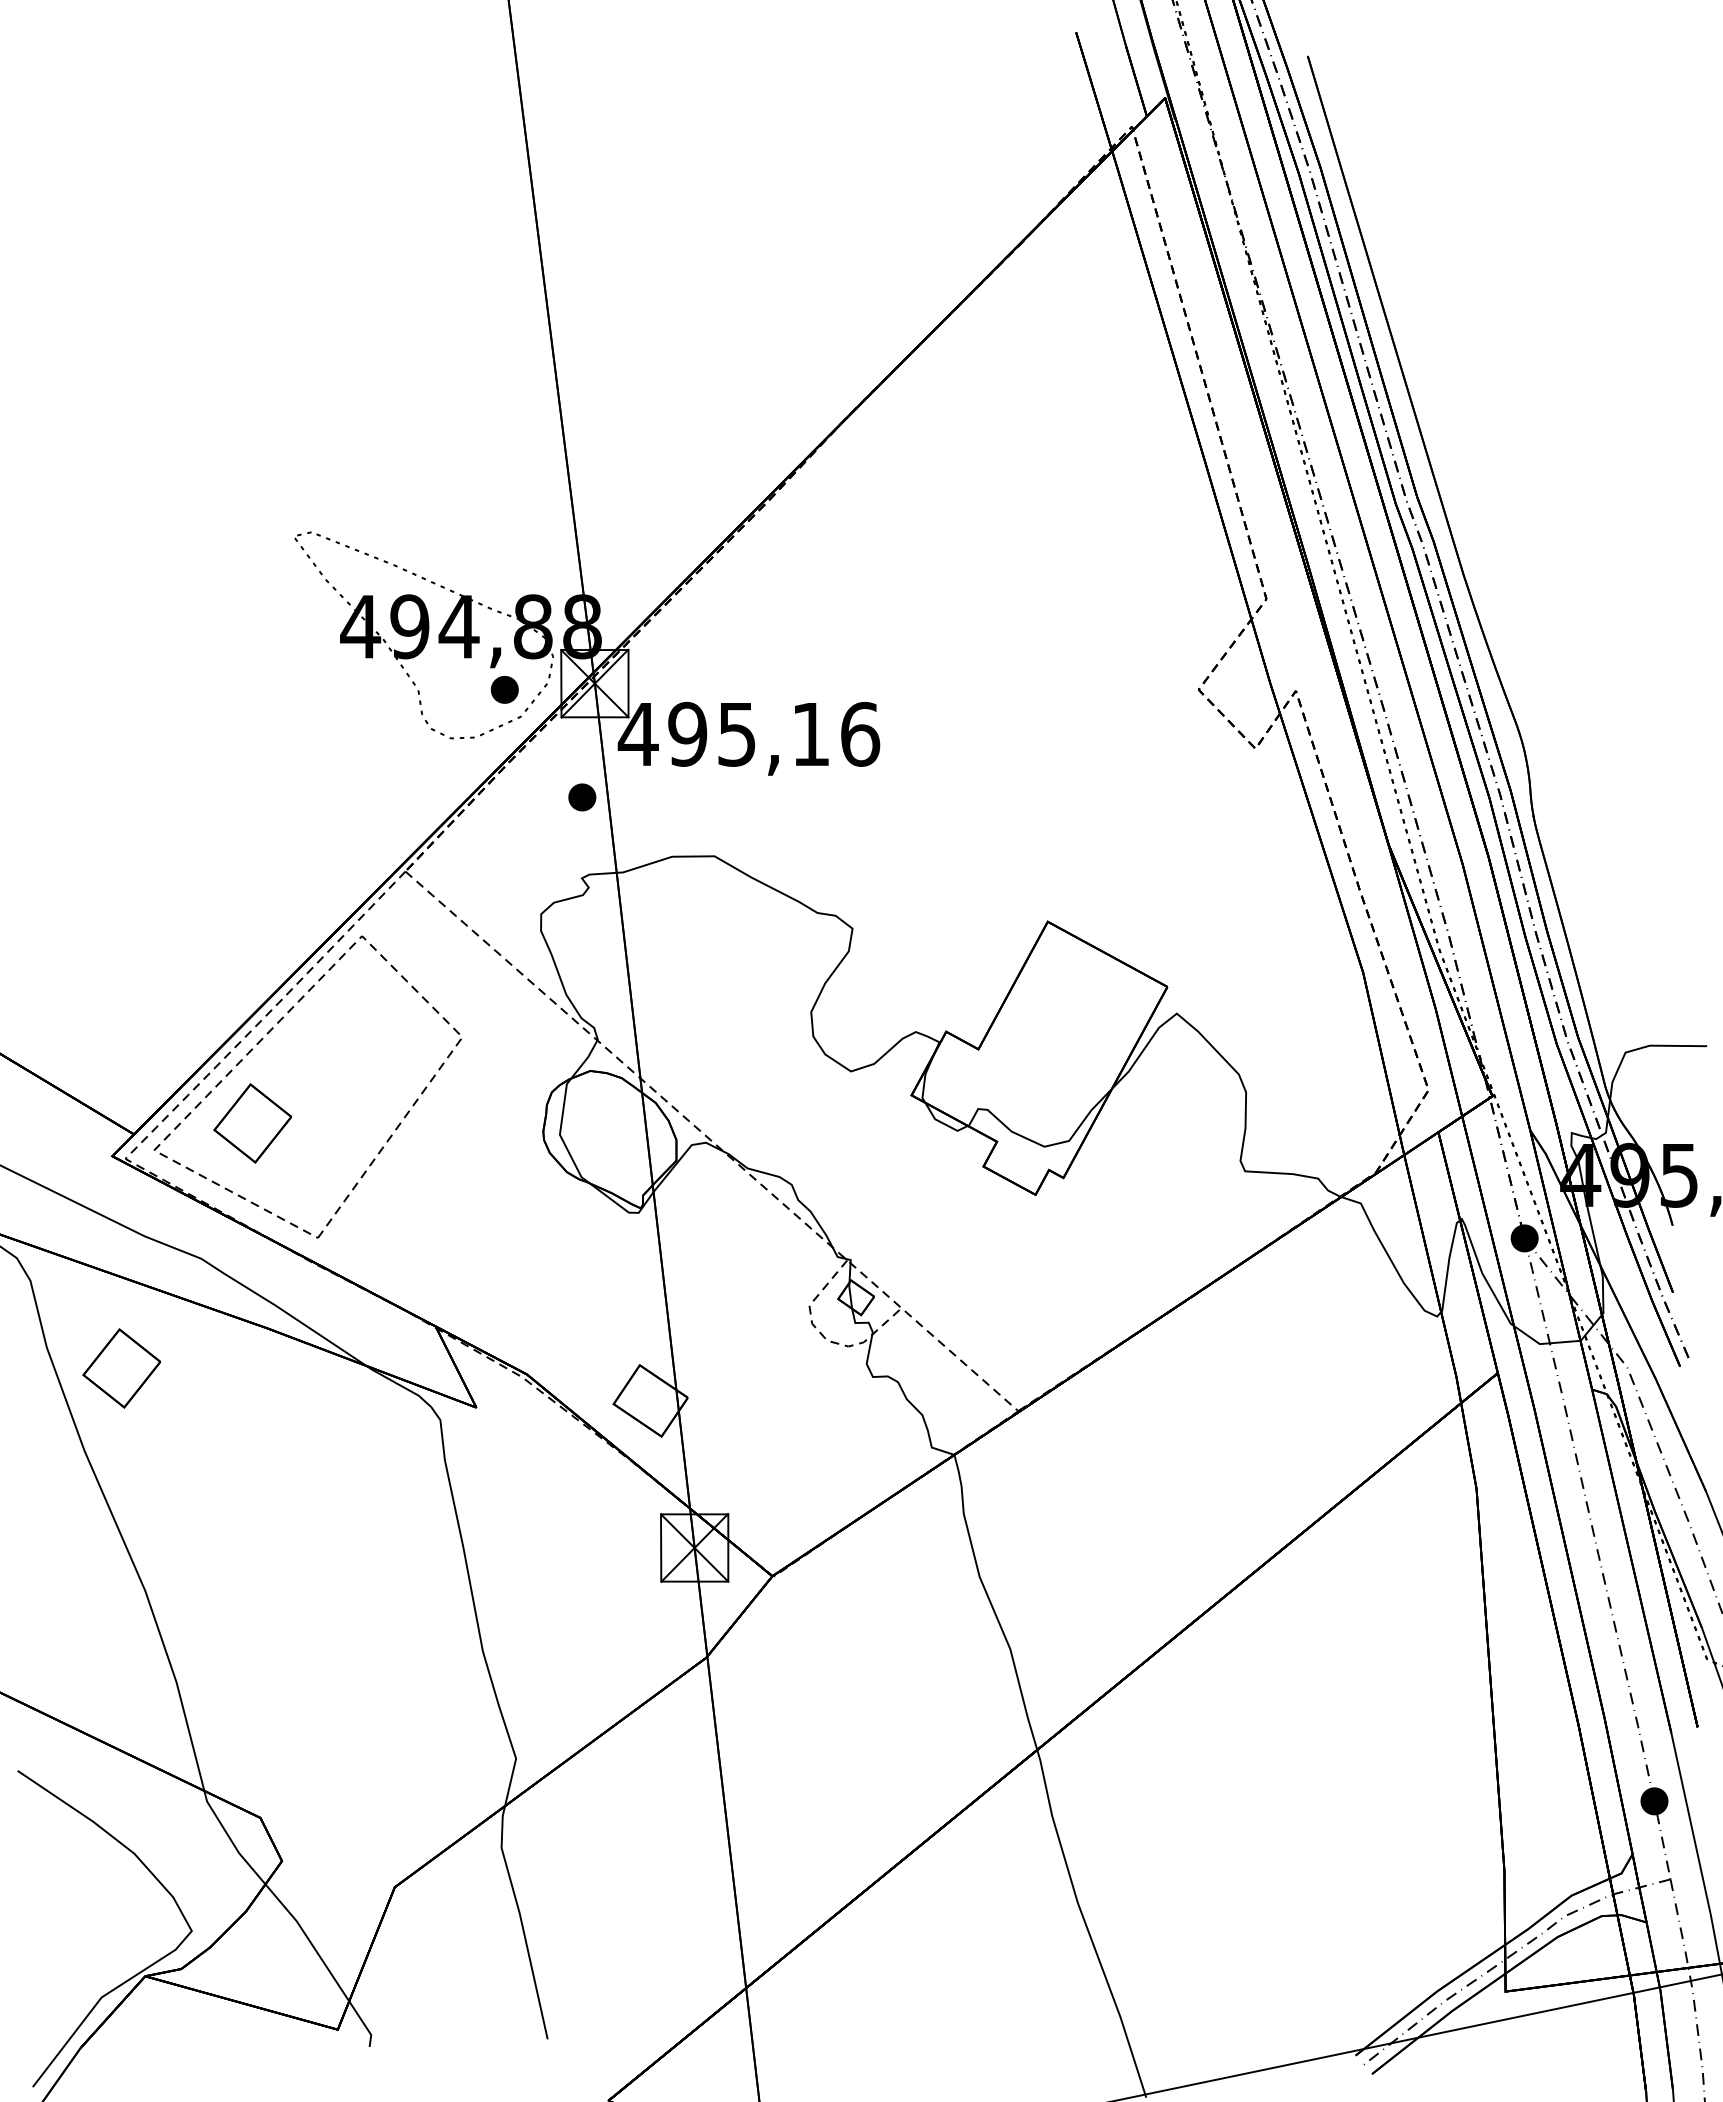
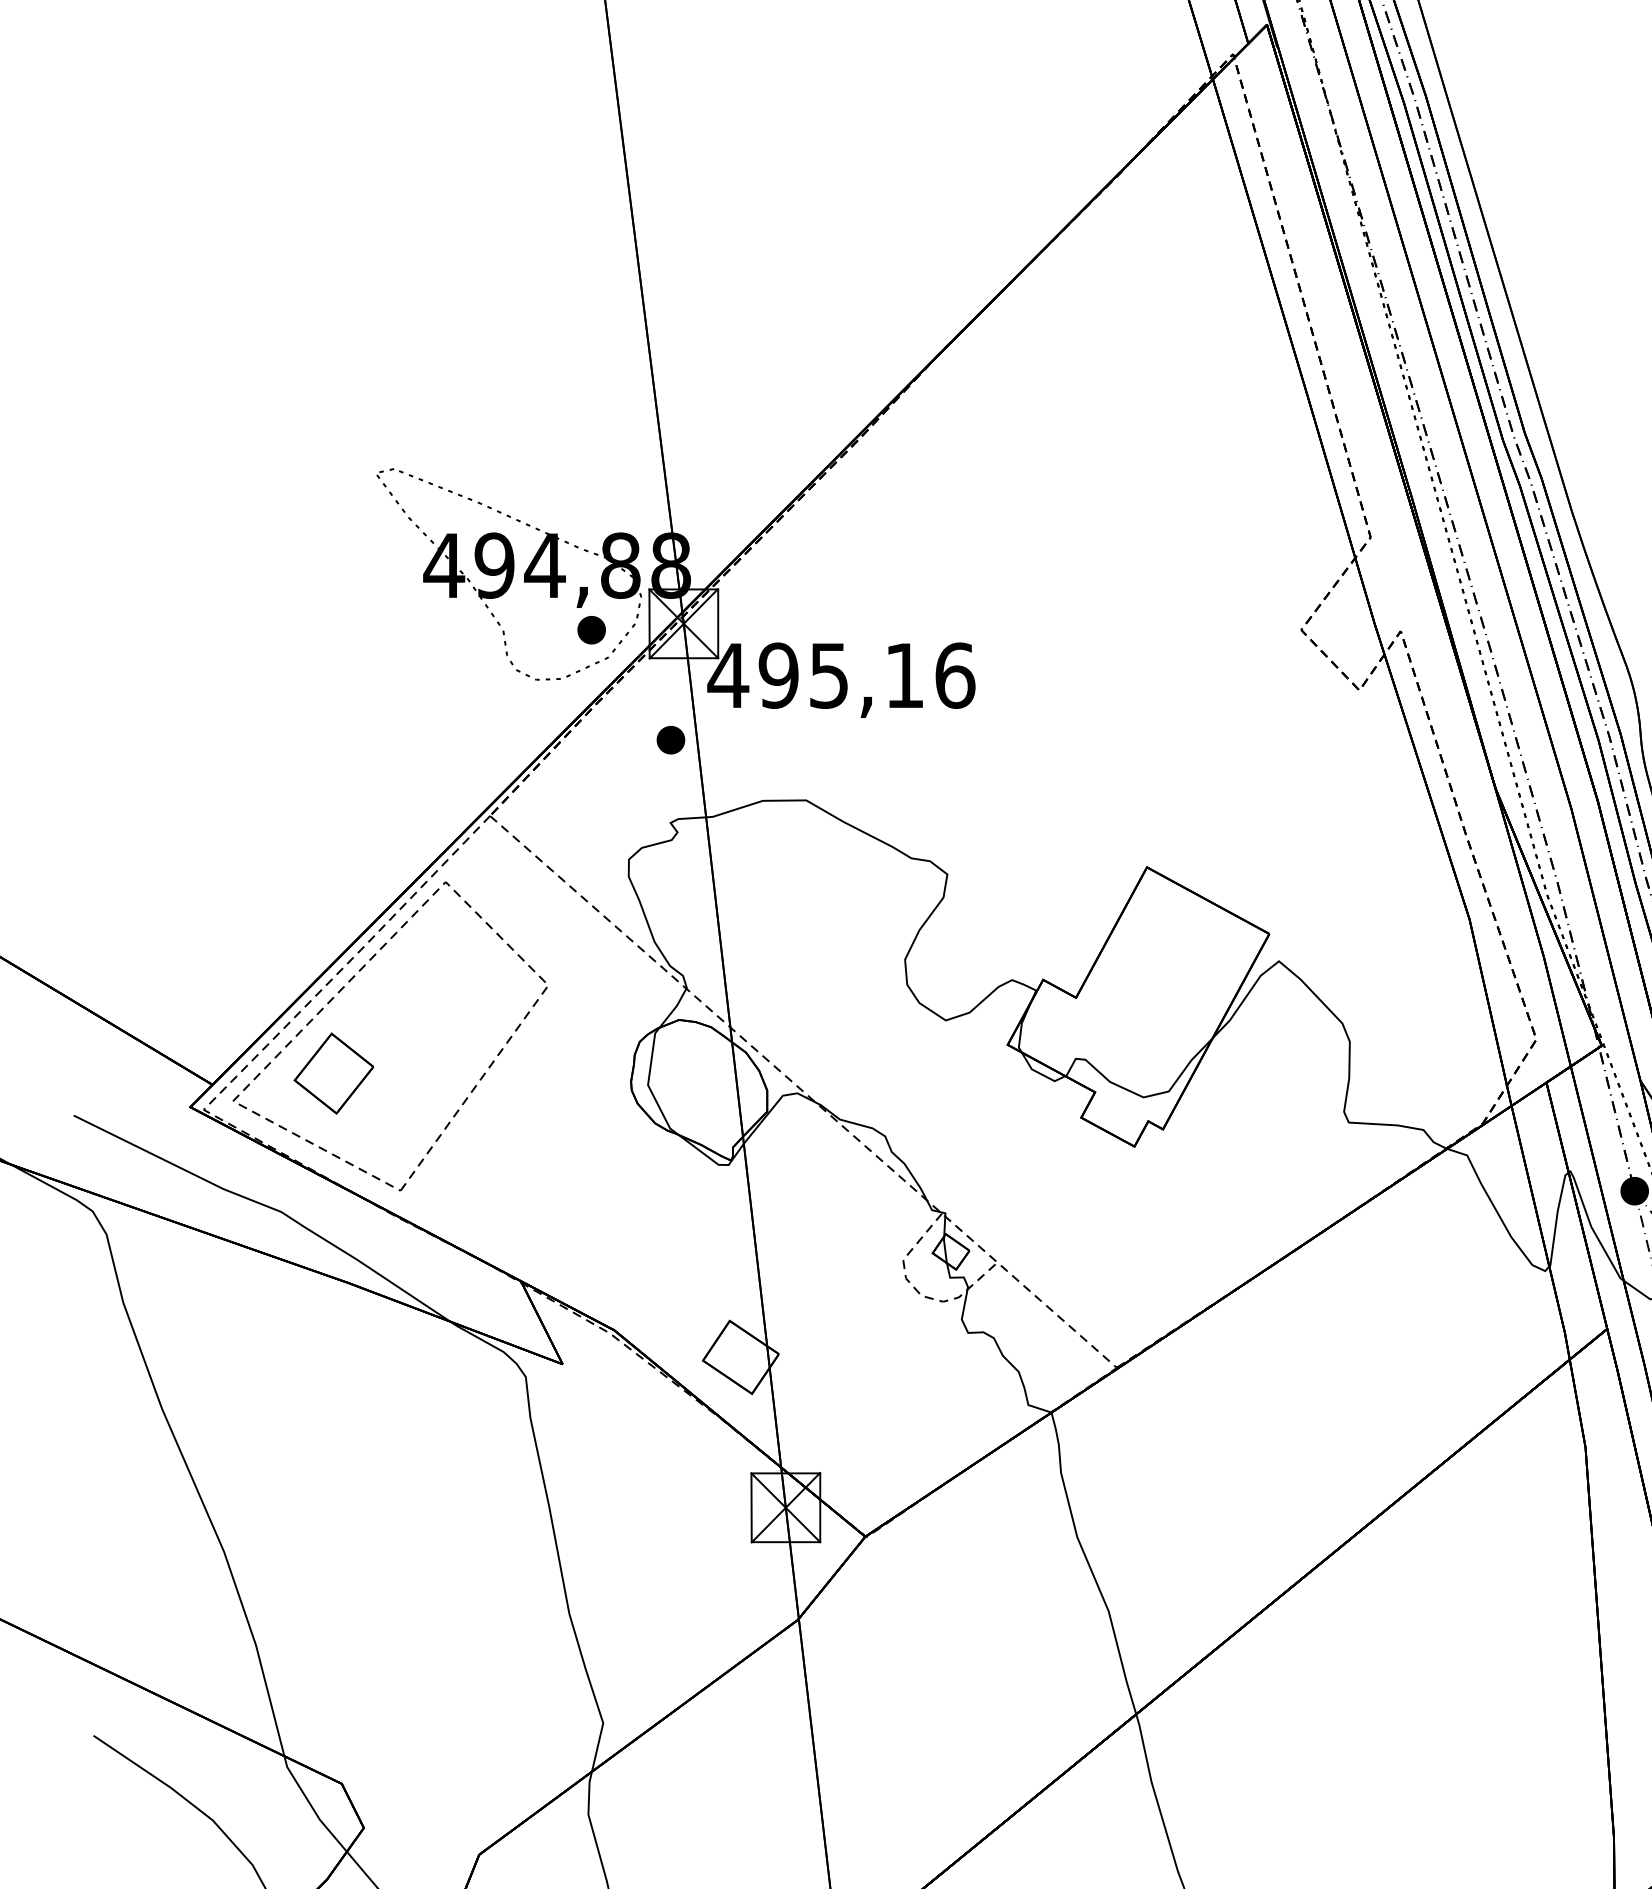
part: (121, 1368) -> (199, 1324), removed

